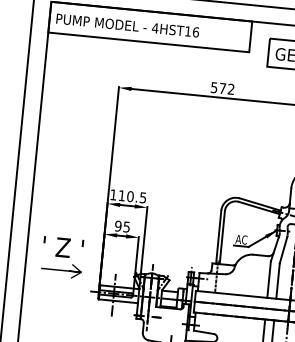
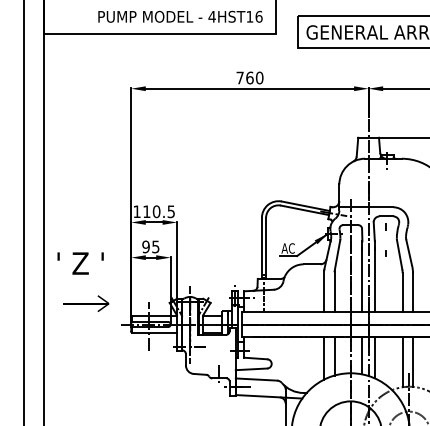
text: (127, 25) -> (180, 16), moved
text: (222, 88) -> (249, 77), 572 -> 760
text: (63, 247) -> (80, 263), moved

